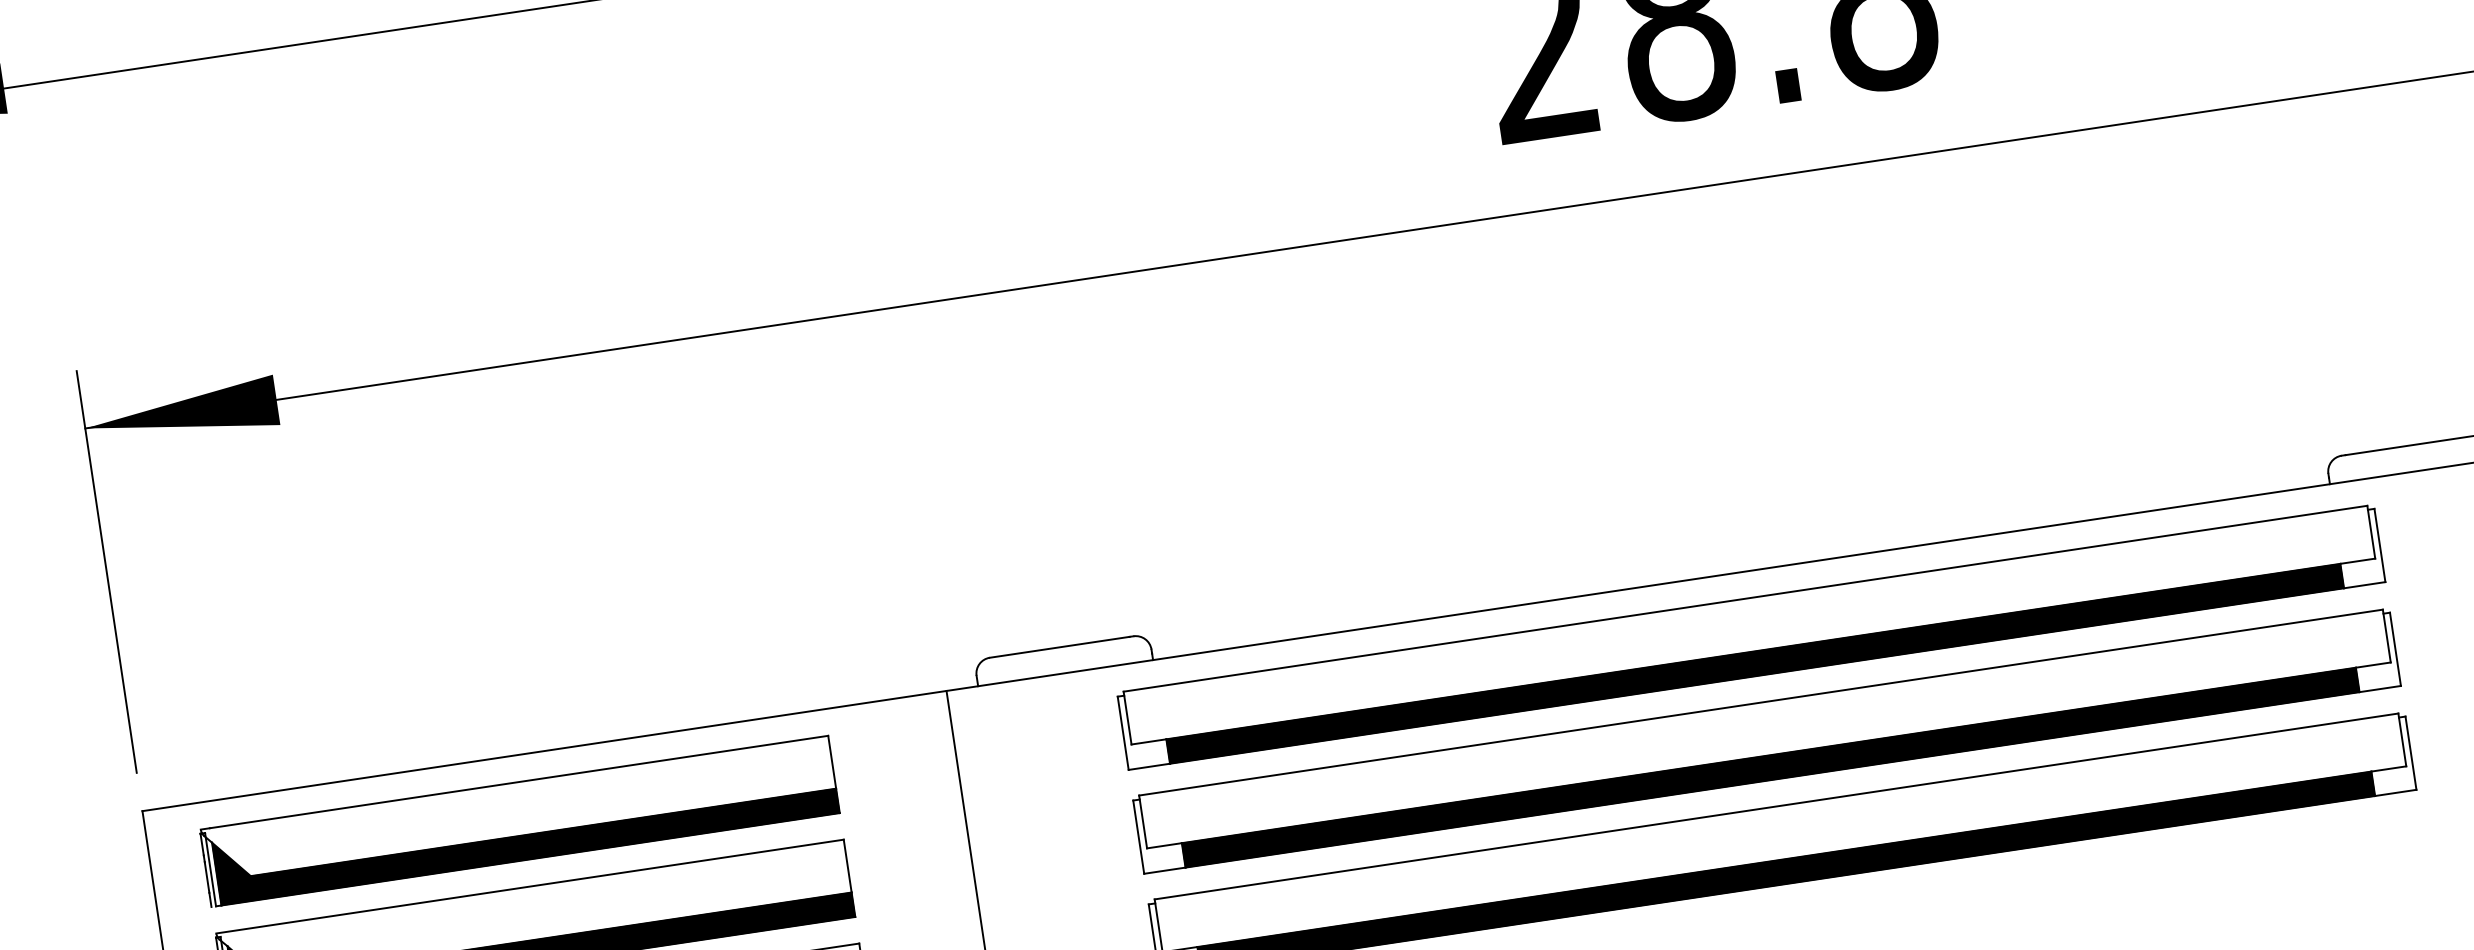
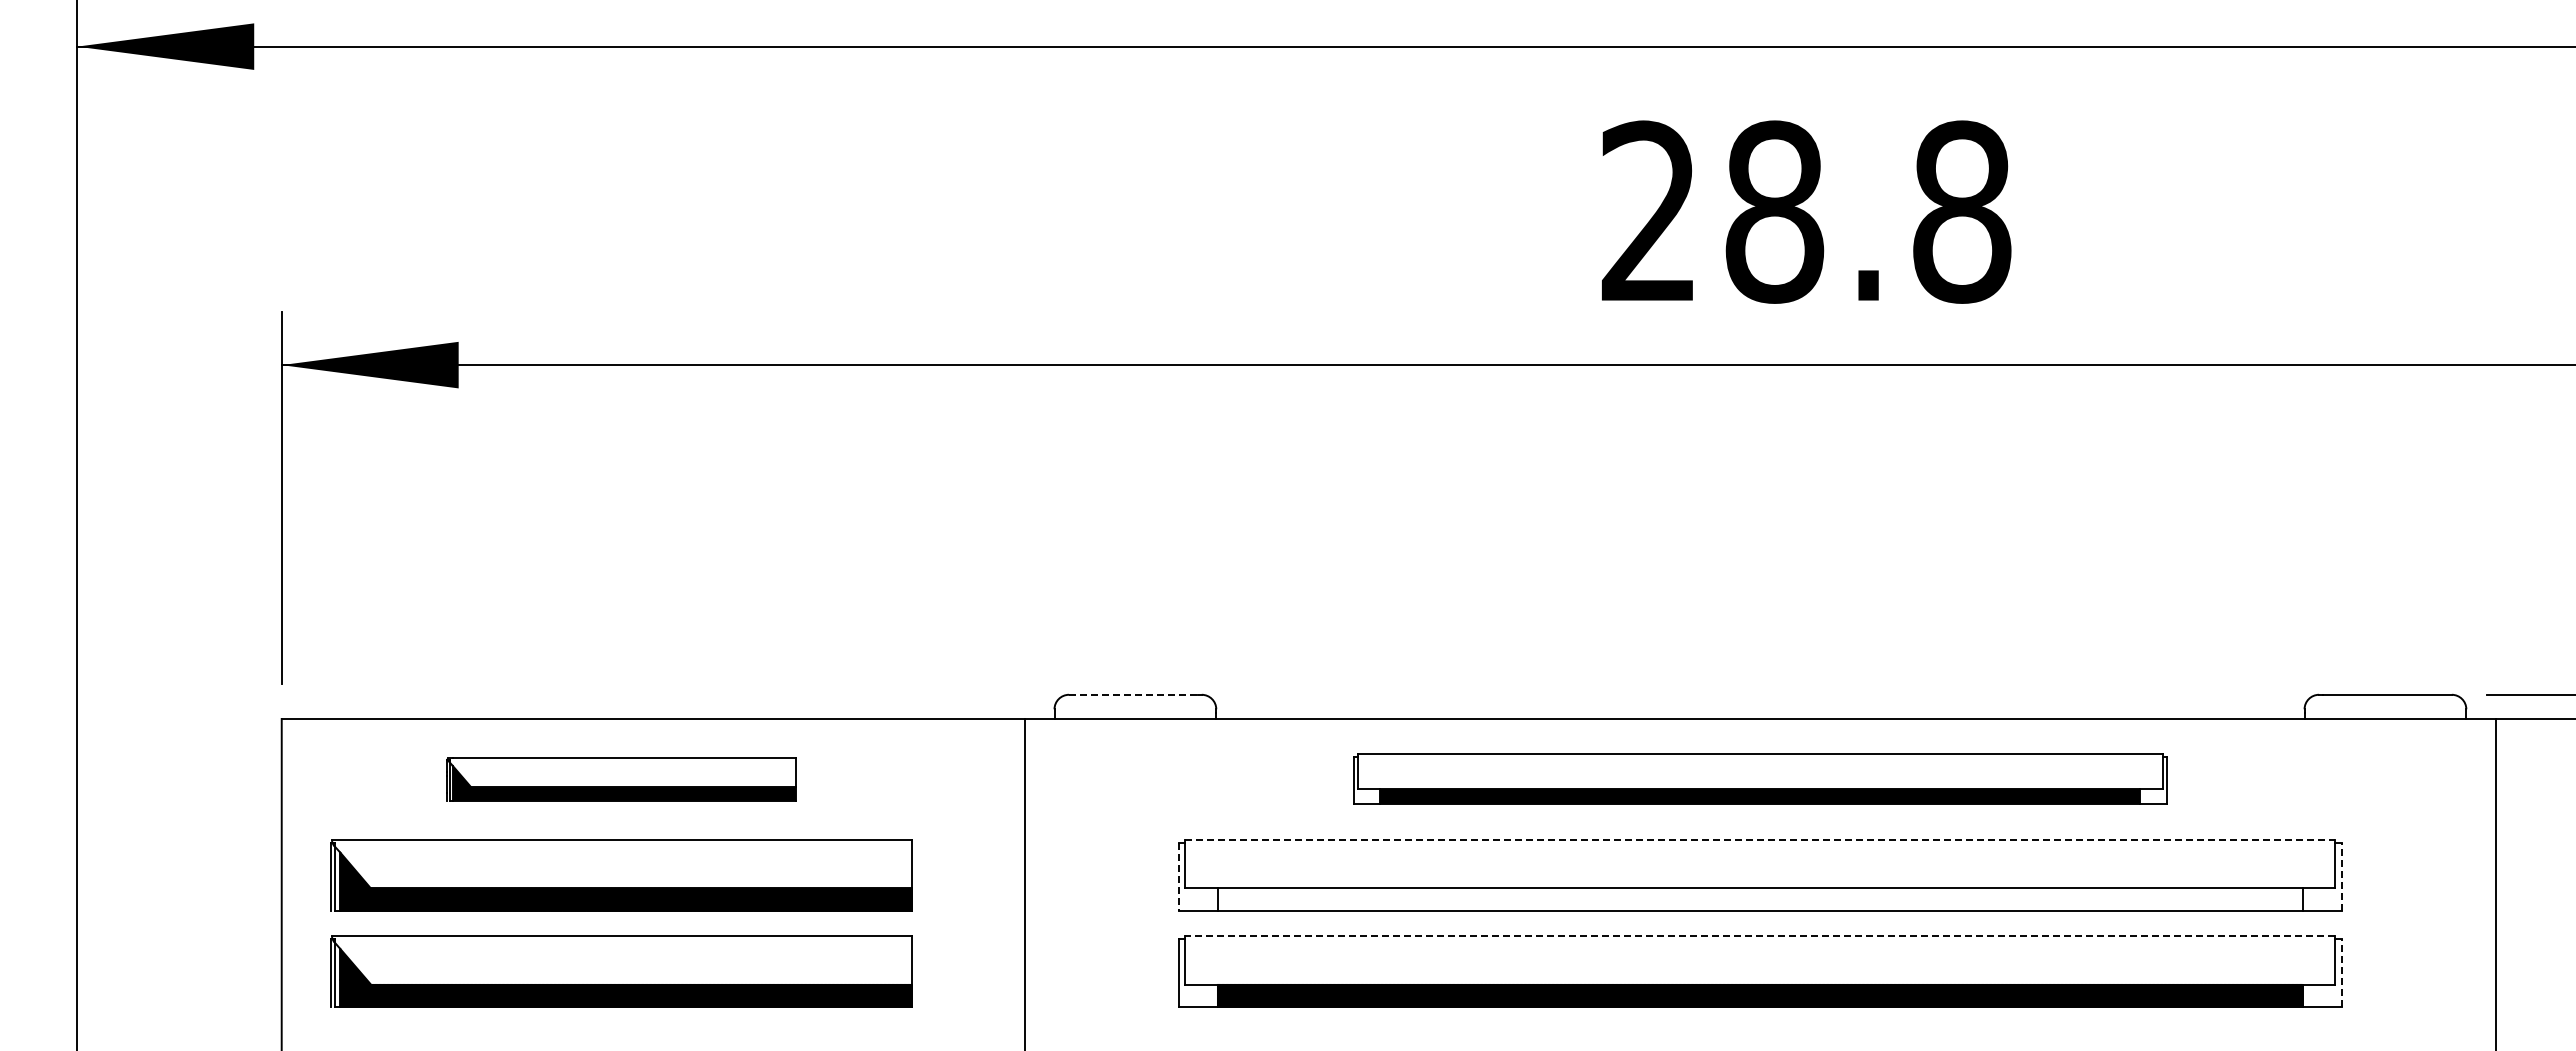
part: (1751, 637) -> (1760, 779), size x0.7
line: (1059, 647) -> (1133, 694), solid -> dashed
line: (2395, 649) -> (2341, 877), solid -> dashed
line: (1761, 702) -> (1760, 839), solid -> dashed
line: (2411, 753) -> (2341, 973), solid -> dashed
hatch: (1770, 767) -> (1760, 899), removed
line: (1775, 806) -> (1759, 935), solid -> dashed
part: (519, 821) -> (621, 779), size x0.6
line: (1138, 837) -> (1179, 877), solid -> dashed

